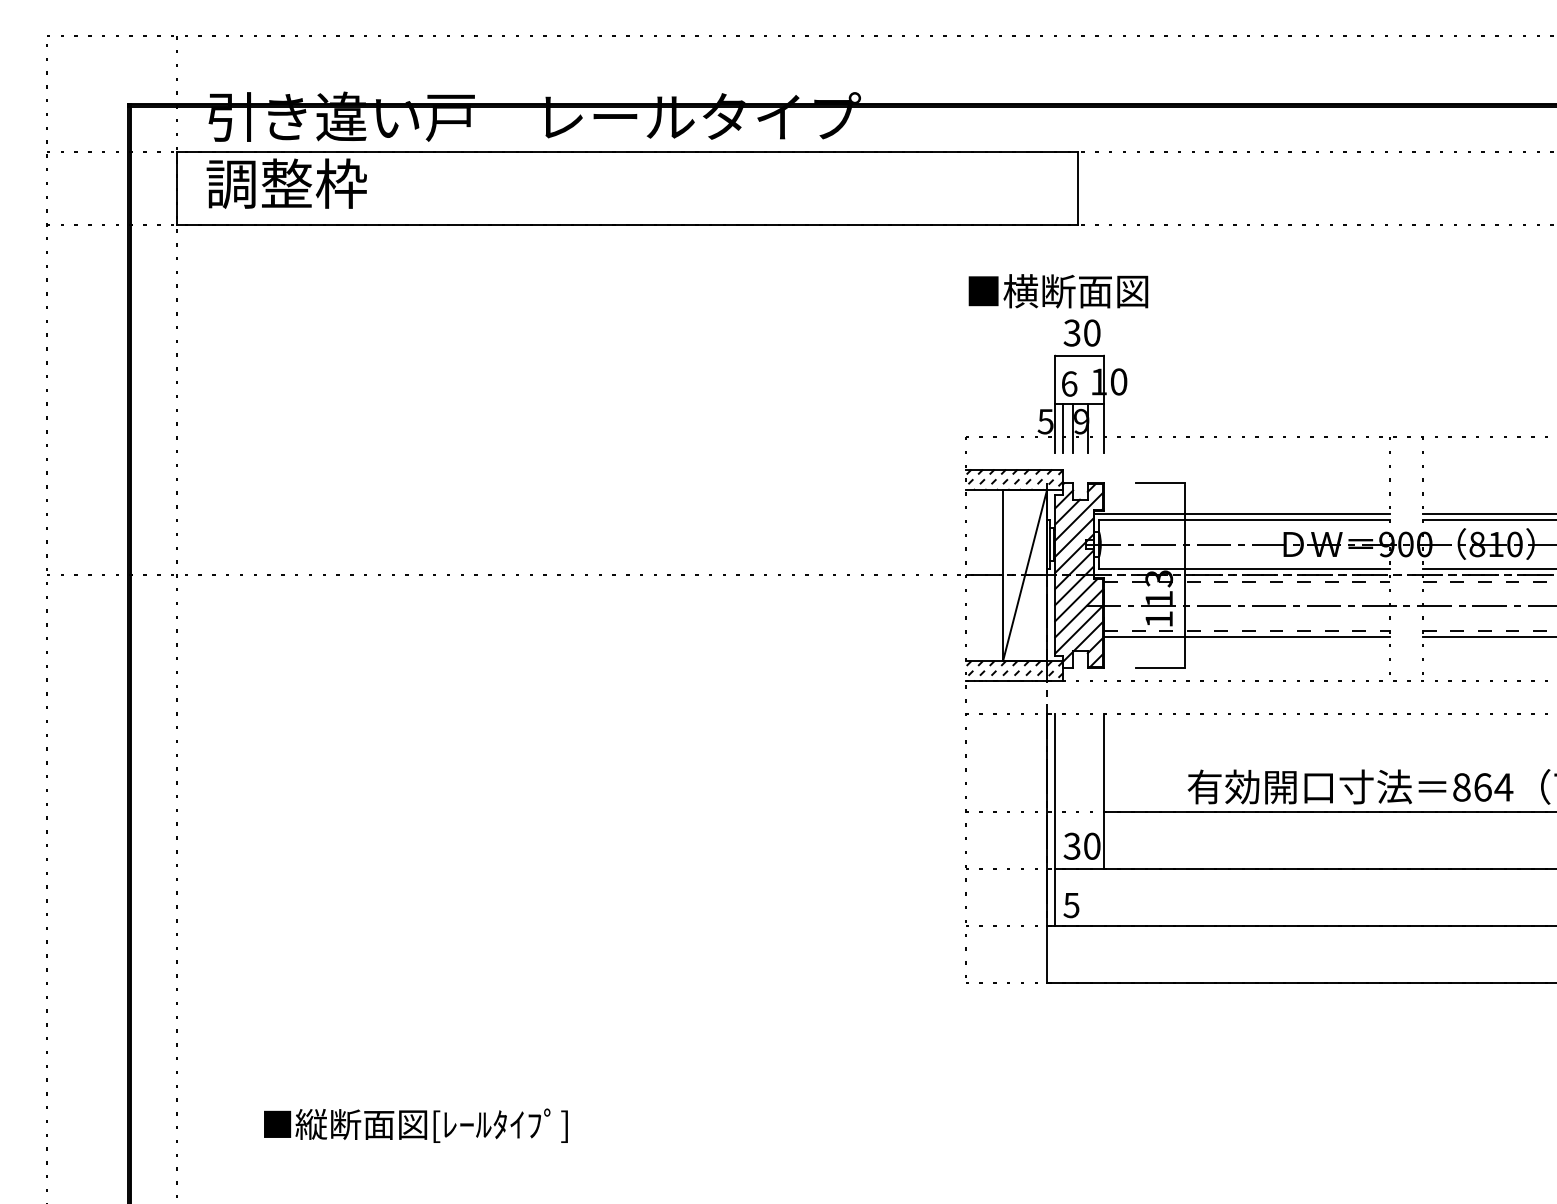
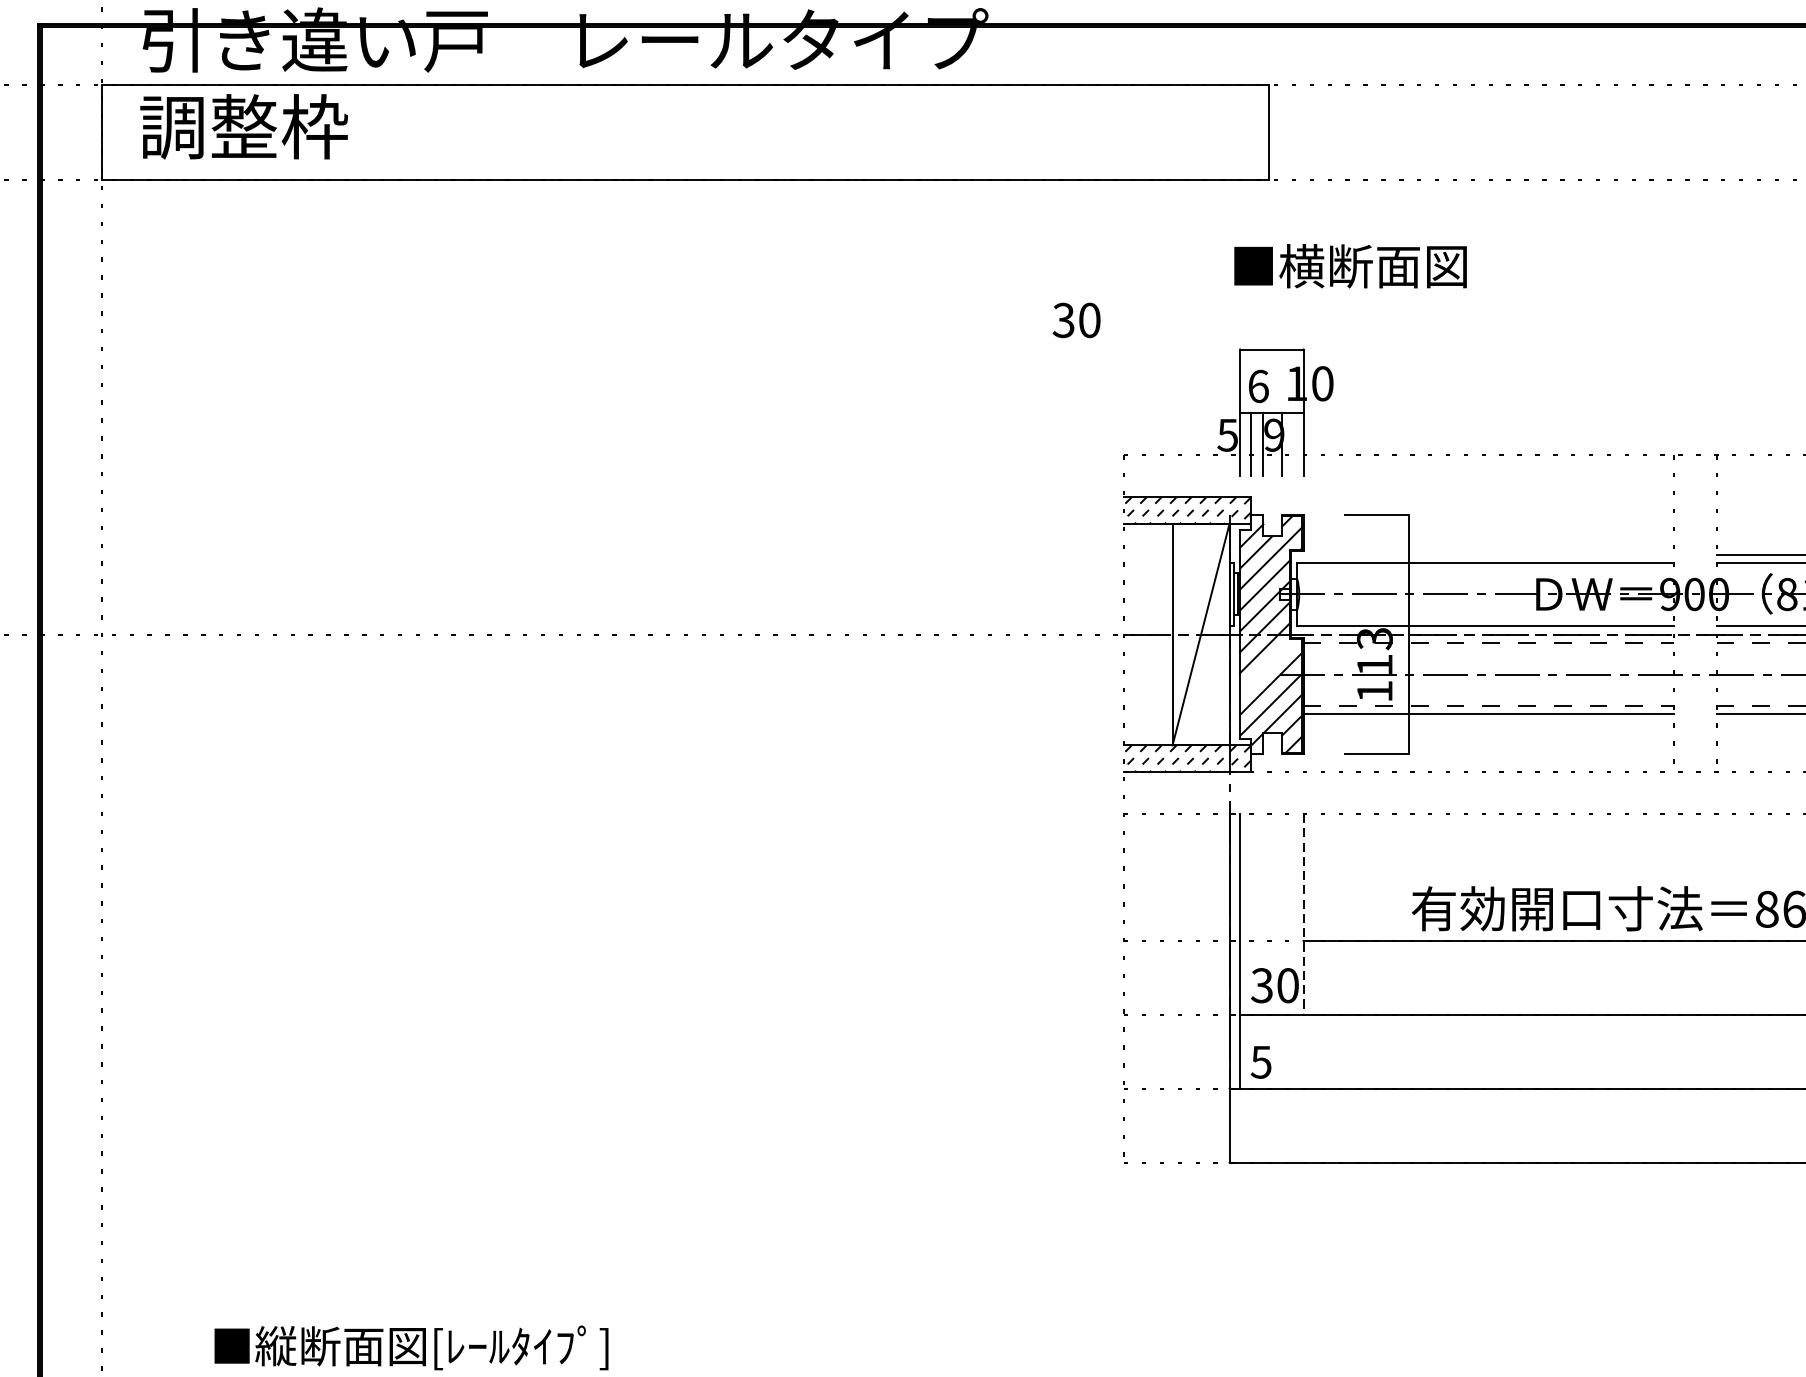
text: (1058, 291) -> (1350, 266), moved
text: (1081, 332) -> (1075, 319), moved
line: (1242, 514) -> (1482, 555), removed
line: (1076, 599) -> (1267, 665), removed
line: (1104, 791) -> (1304, 914), solid -> dashed

